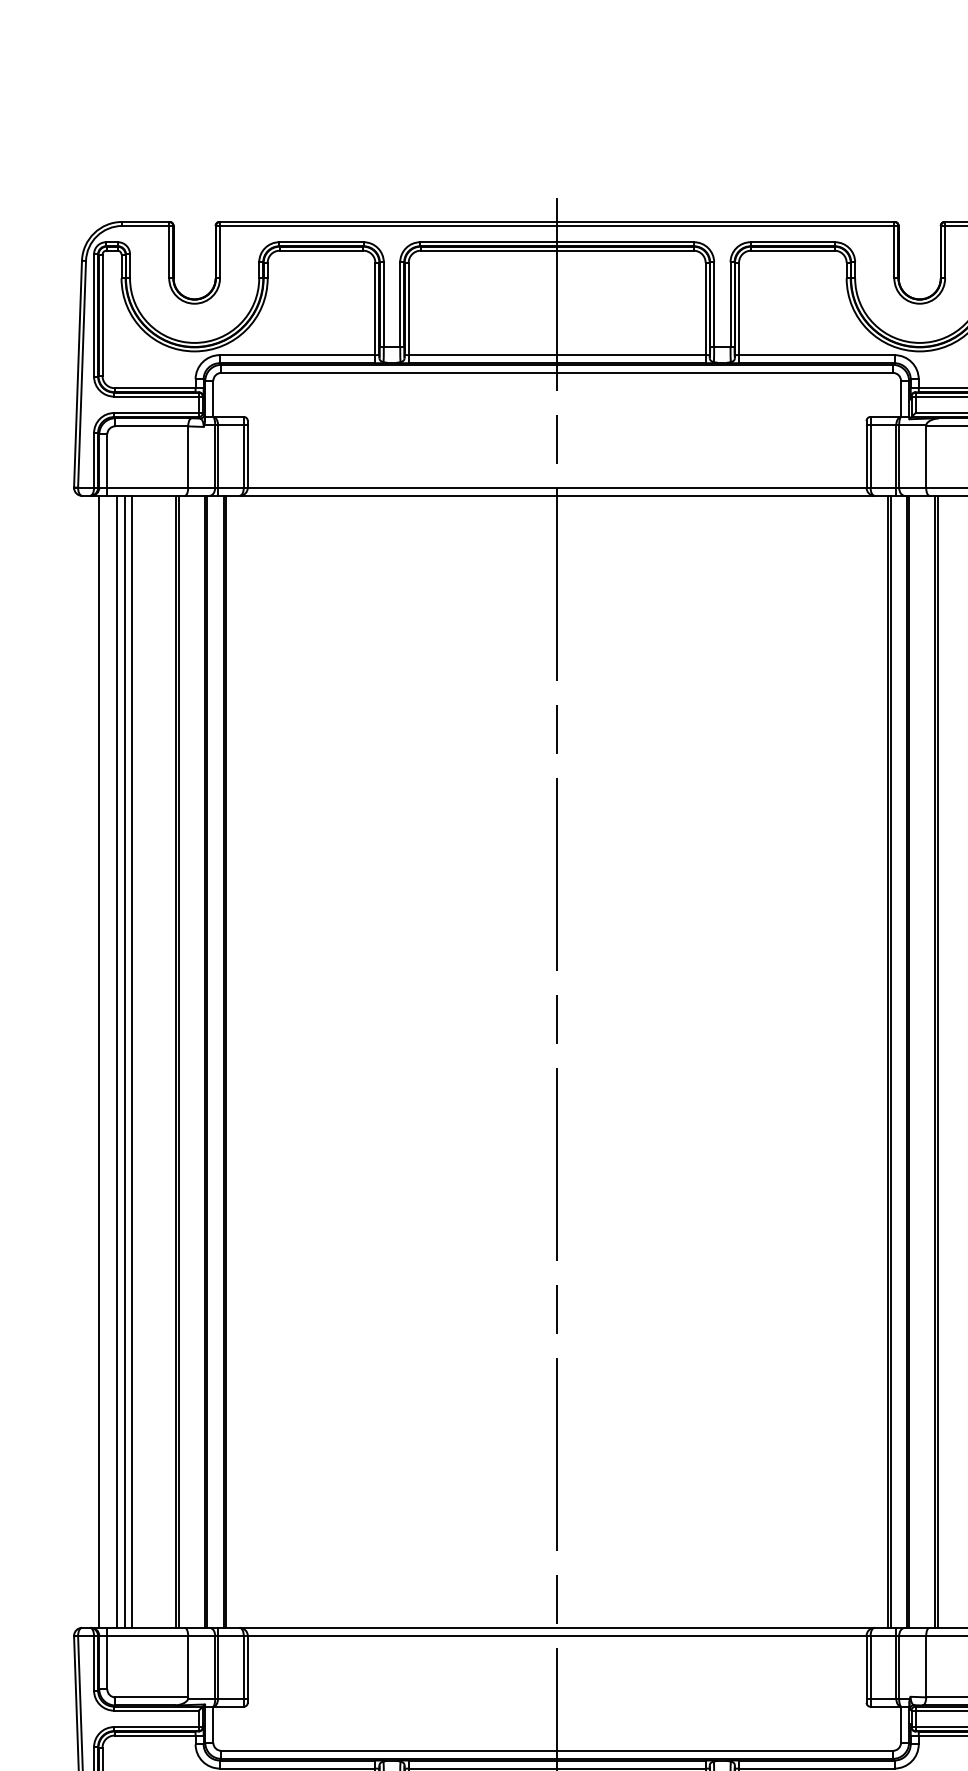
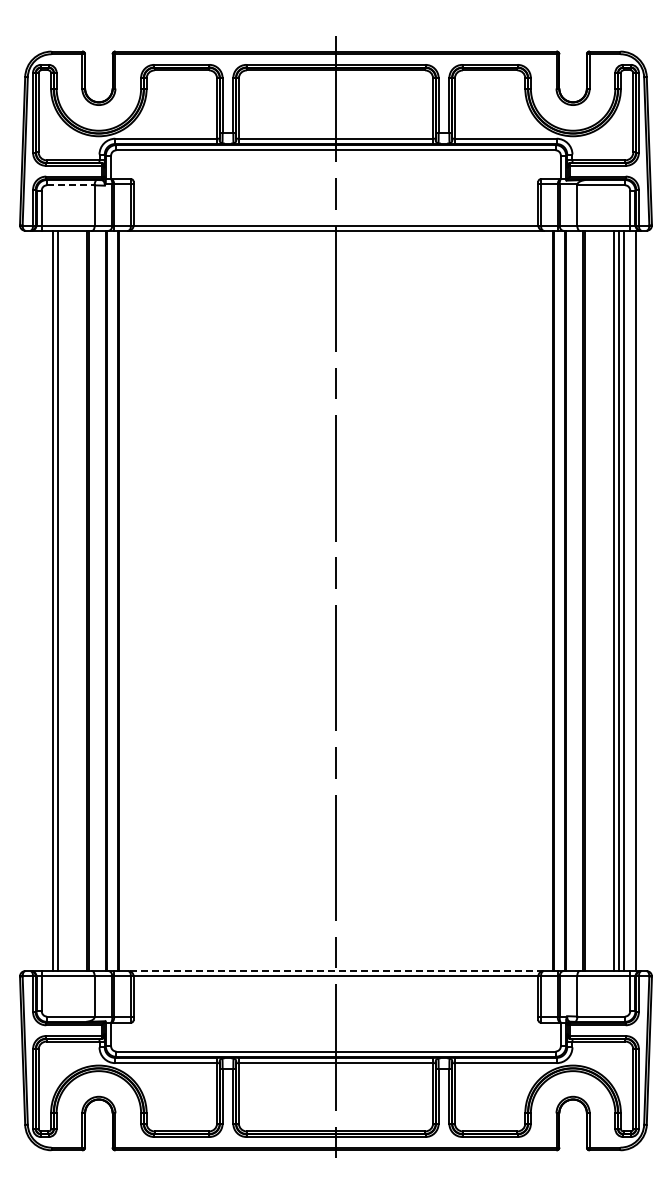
line: (151, 426) -> (70, 185), solid -> dashed
line: (99, 1061) -> (36, 600), removed
line: (117, 1061) -> (48, 600), removed
line: (556, 1628) -> (335, 971), solid -> dashed

